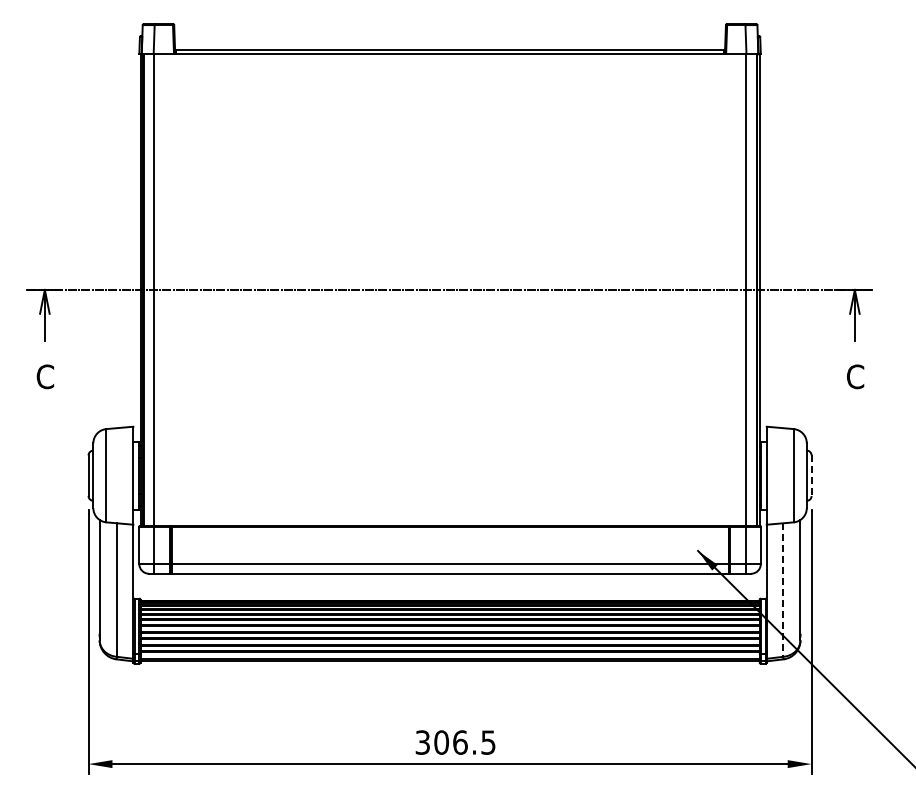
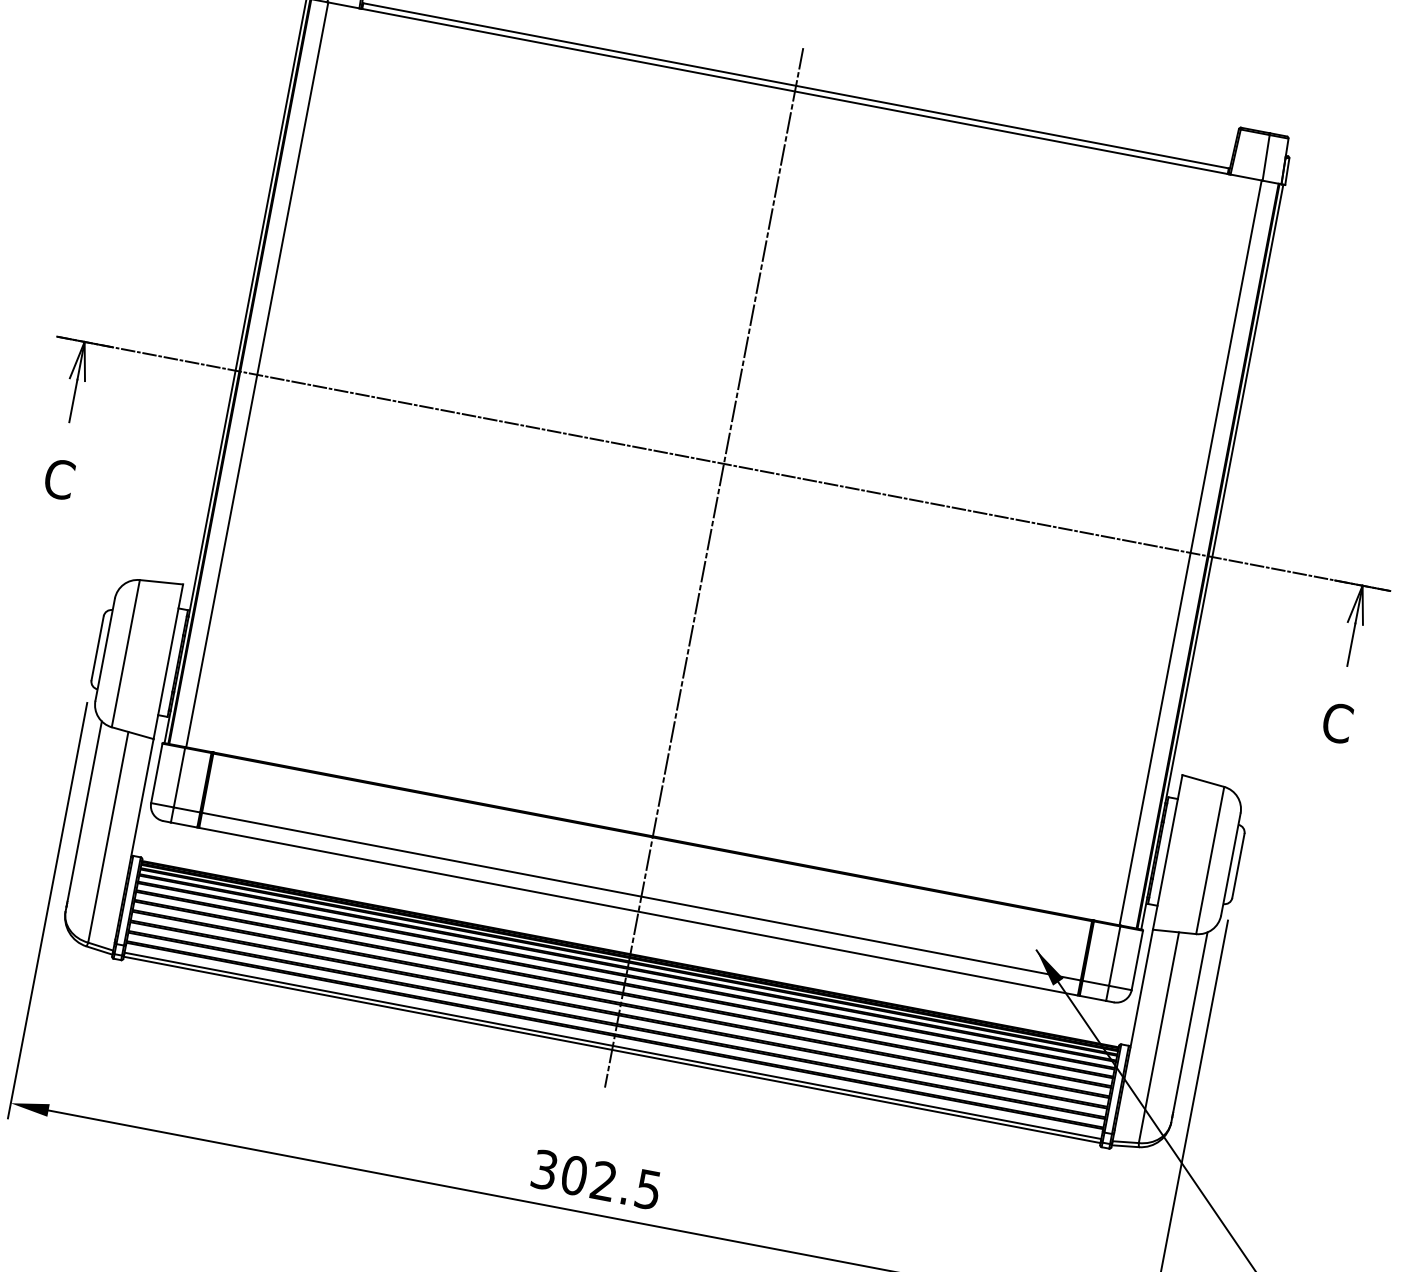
line: (450, 355) -> (704, 567), added
line: (811, 476) -> (1238, 867), dashed -> solid
line: (783, 590) -> (1159, 1038), dashed -> solid
text: (460, 742) -> (604, 1181), 306.5 -> 302.5

